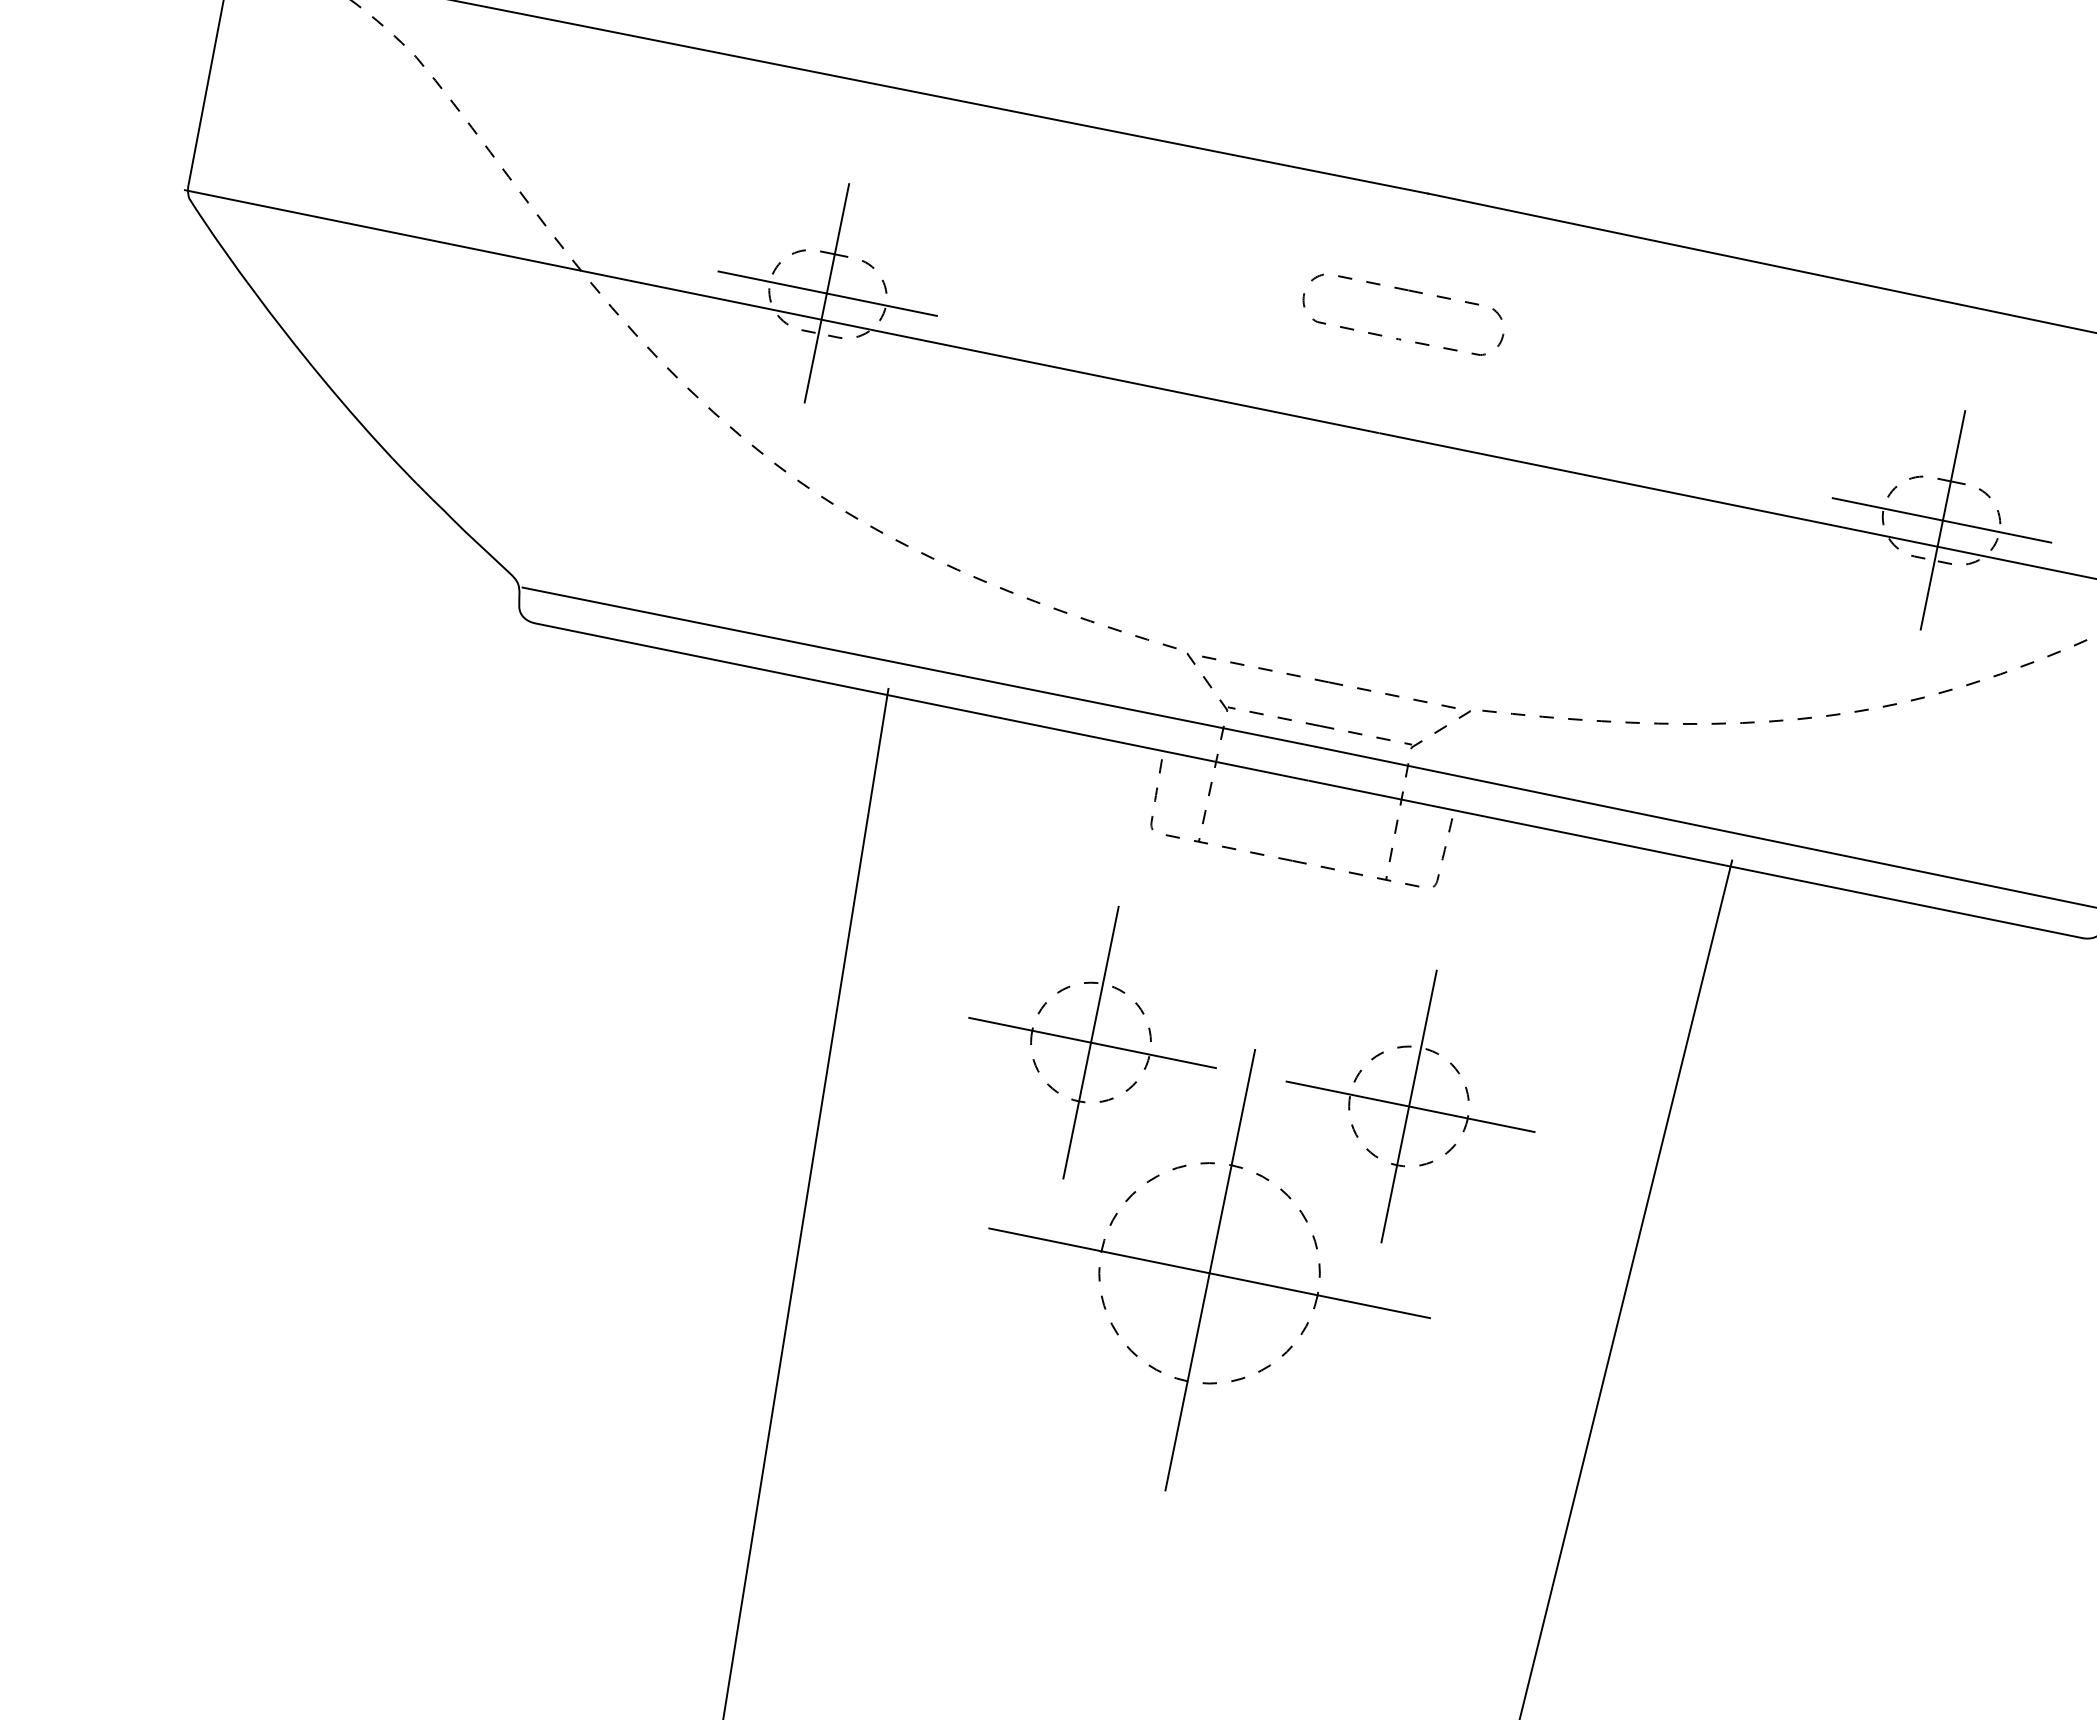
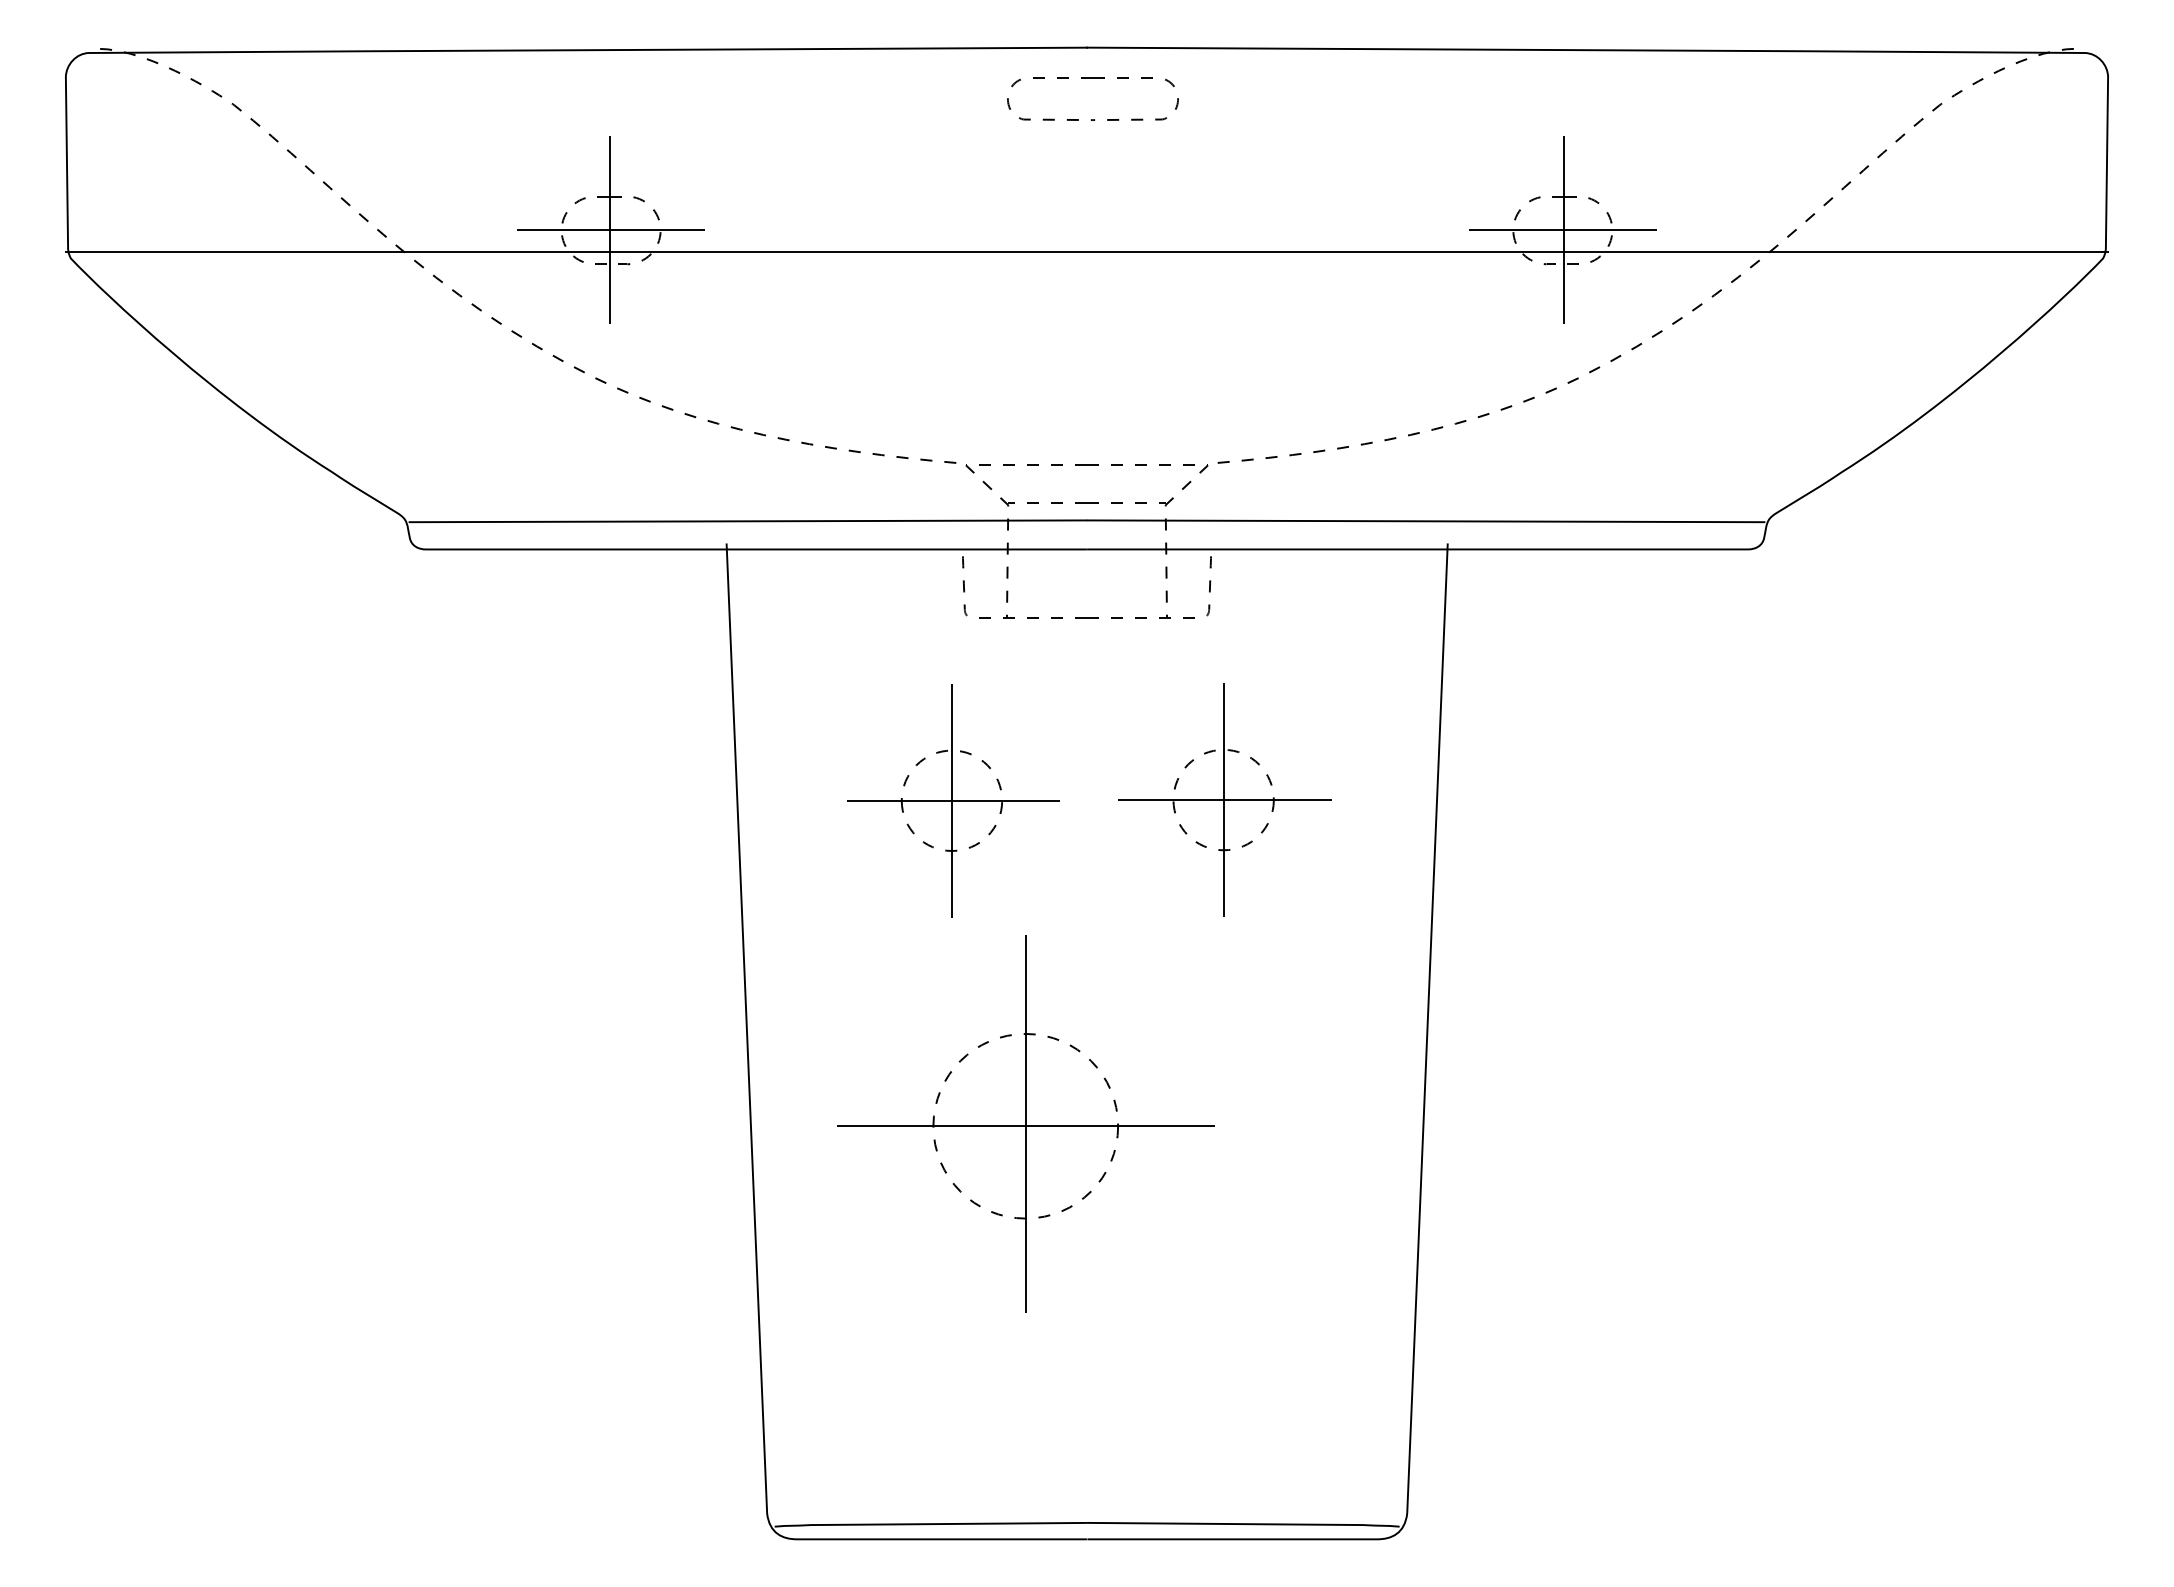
part: (1407, 290) -> (1092, 78), moved
part: (1209, 1269) -> (1025, 1123), moved

